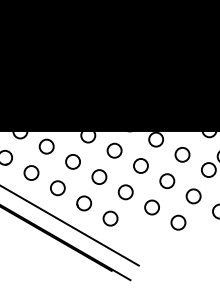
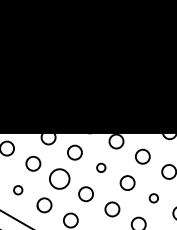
circle: (140, 165) -> (100, 167), size x0.6
circle: (99, 176) -> (59, 178), size x1.4
circle: (57, 188) -> (17, 190), size x0.6
circle: (193, 196) -> (153, 198), size x0.6

